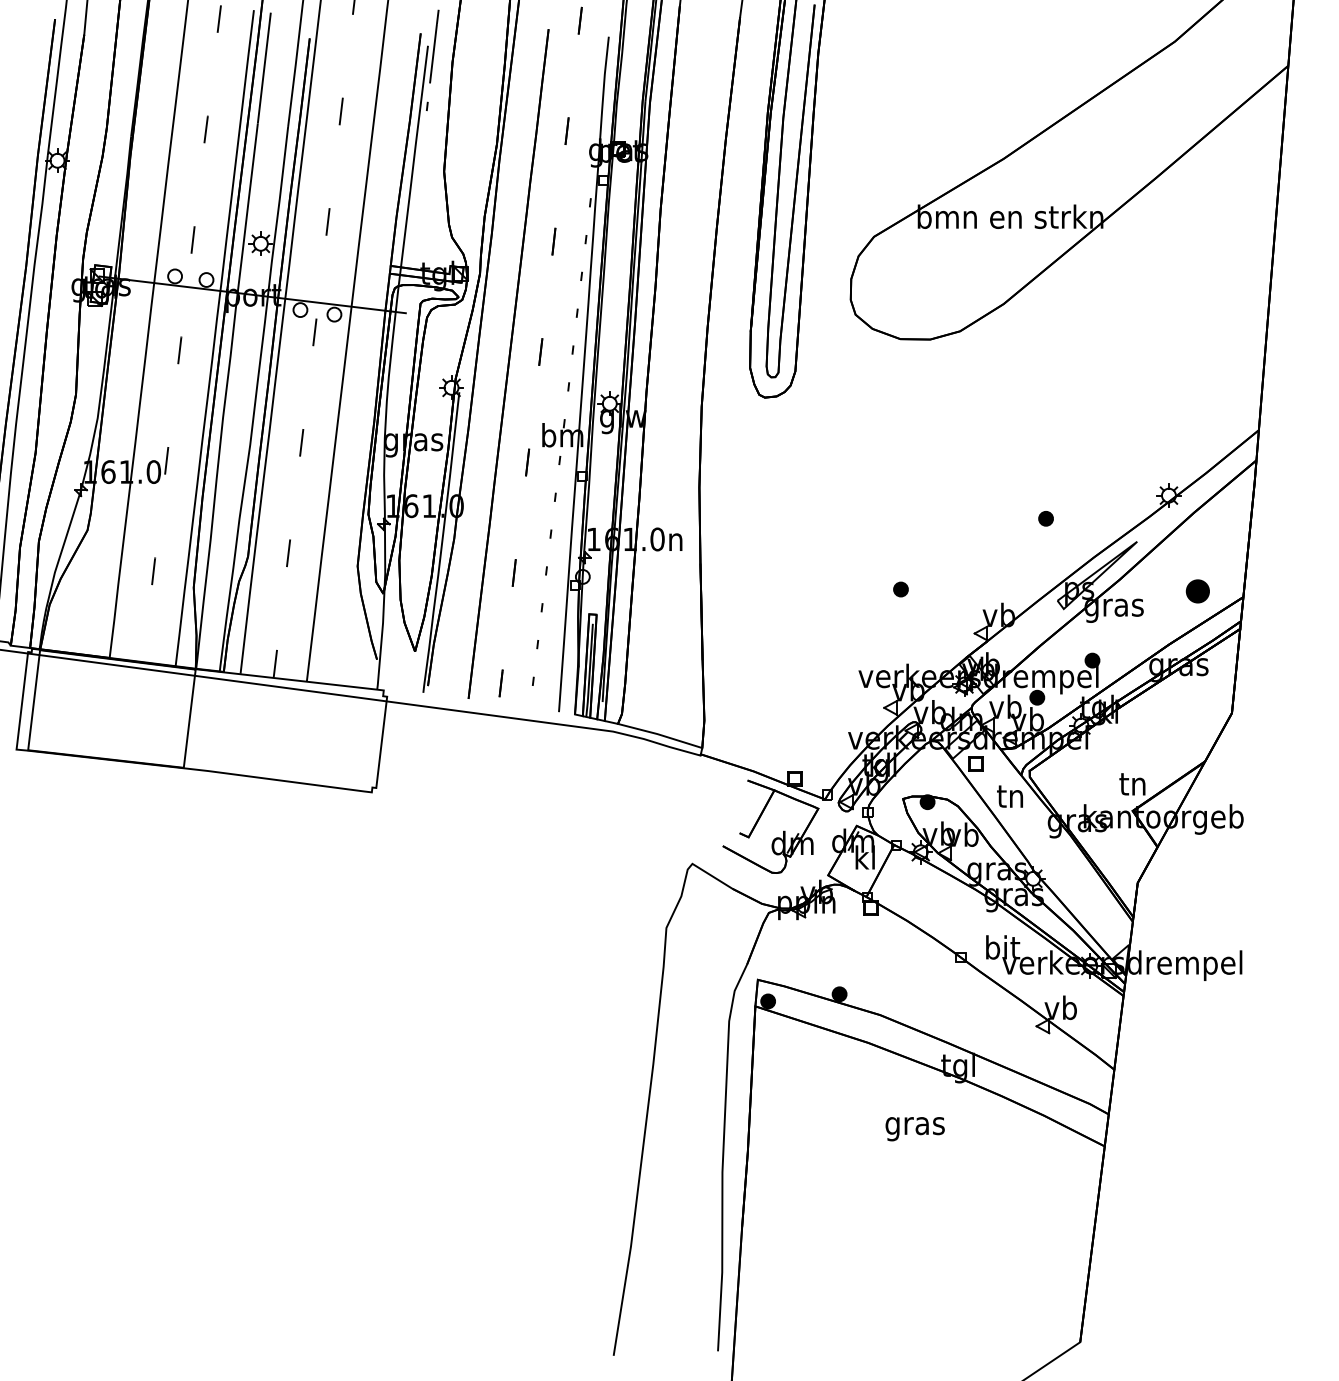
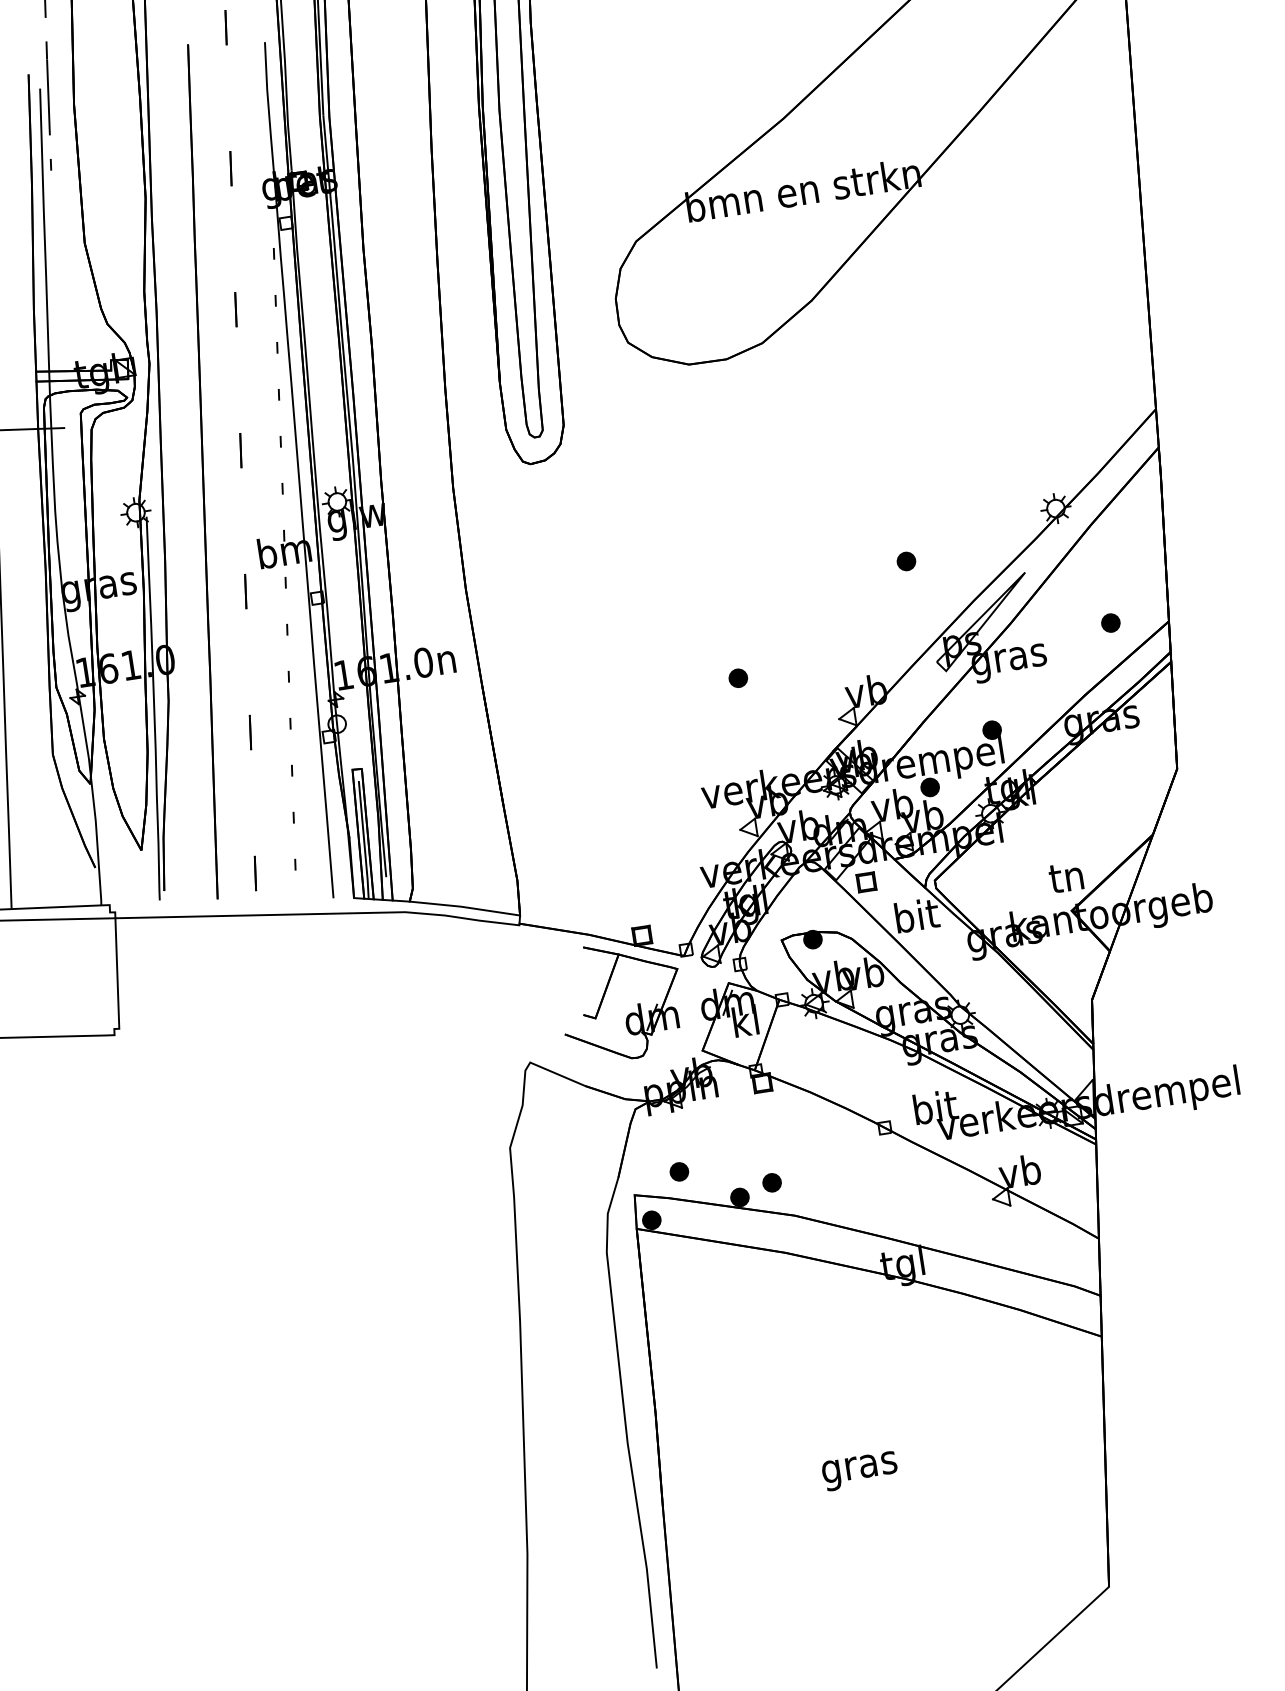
part: (1197, 591) -> (1110, 623), size x0.62
text: (1011, 795) -> (916, 914), tn -> bit
part: (795, 966) -> (679, 1171), added
part: (866, 986) -> (772, 1182), added
text: (914, 1129) -> (859, 1471), moved

